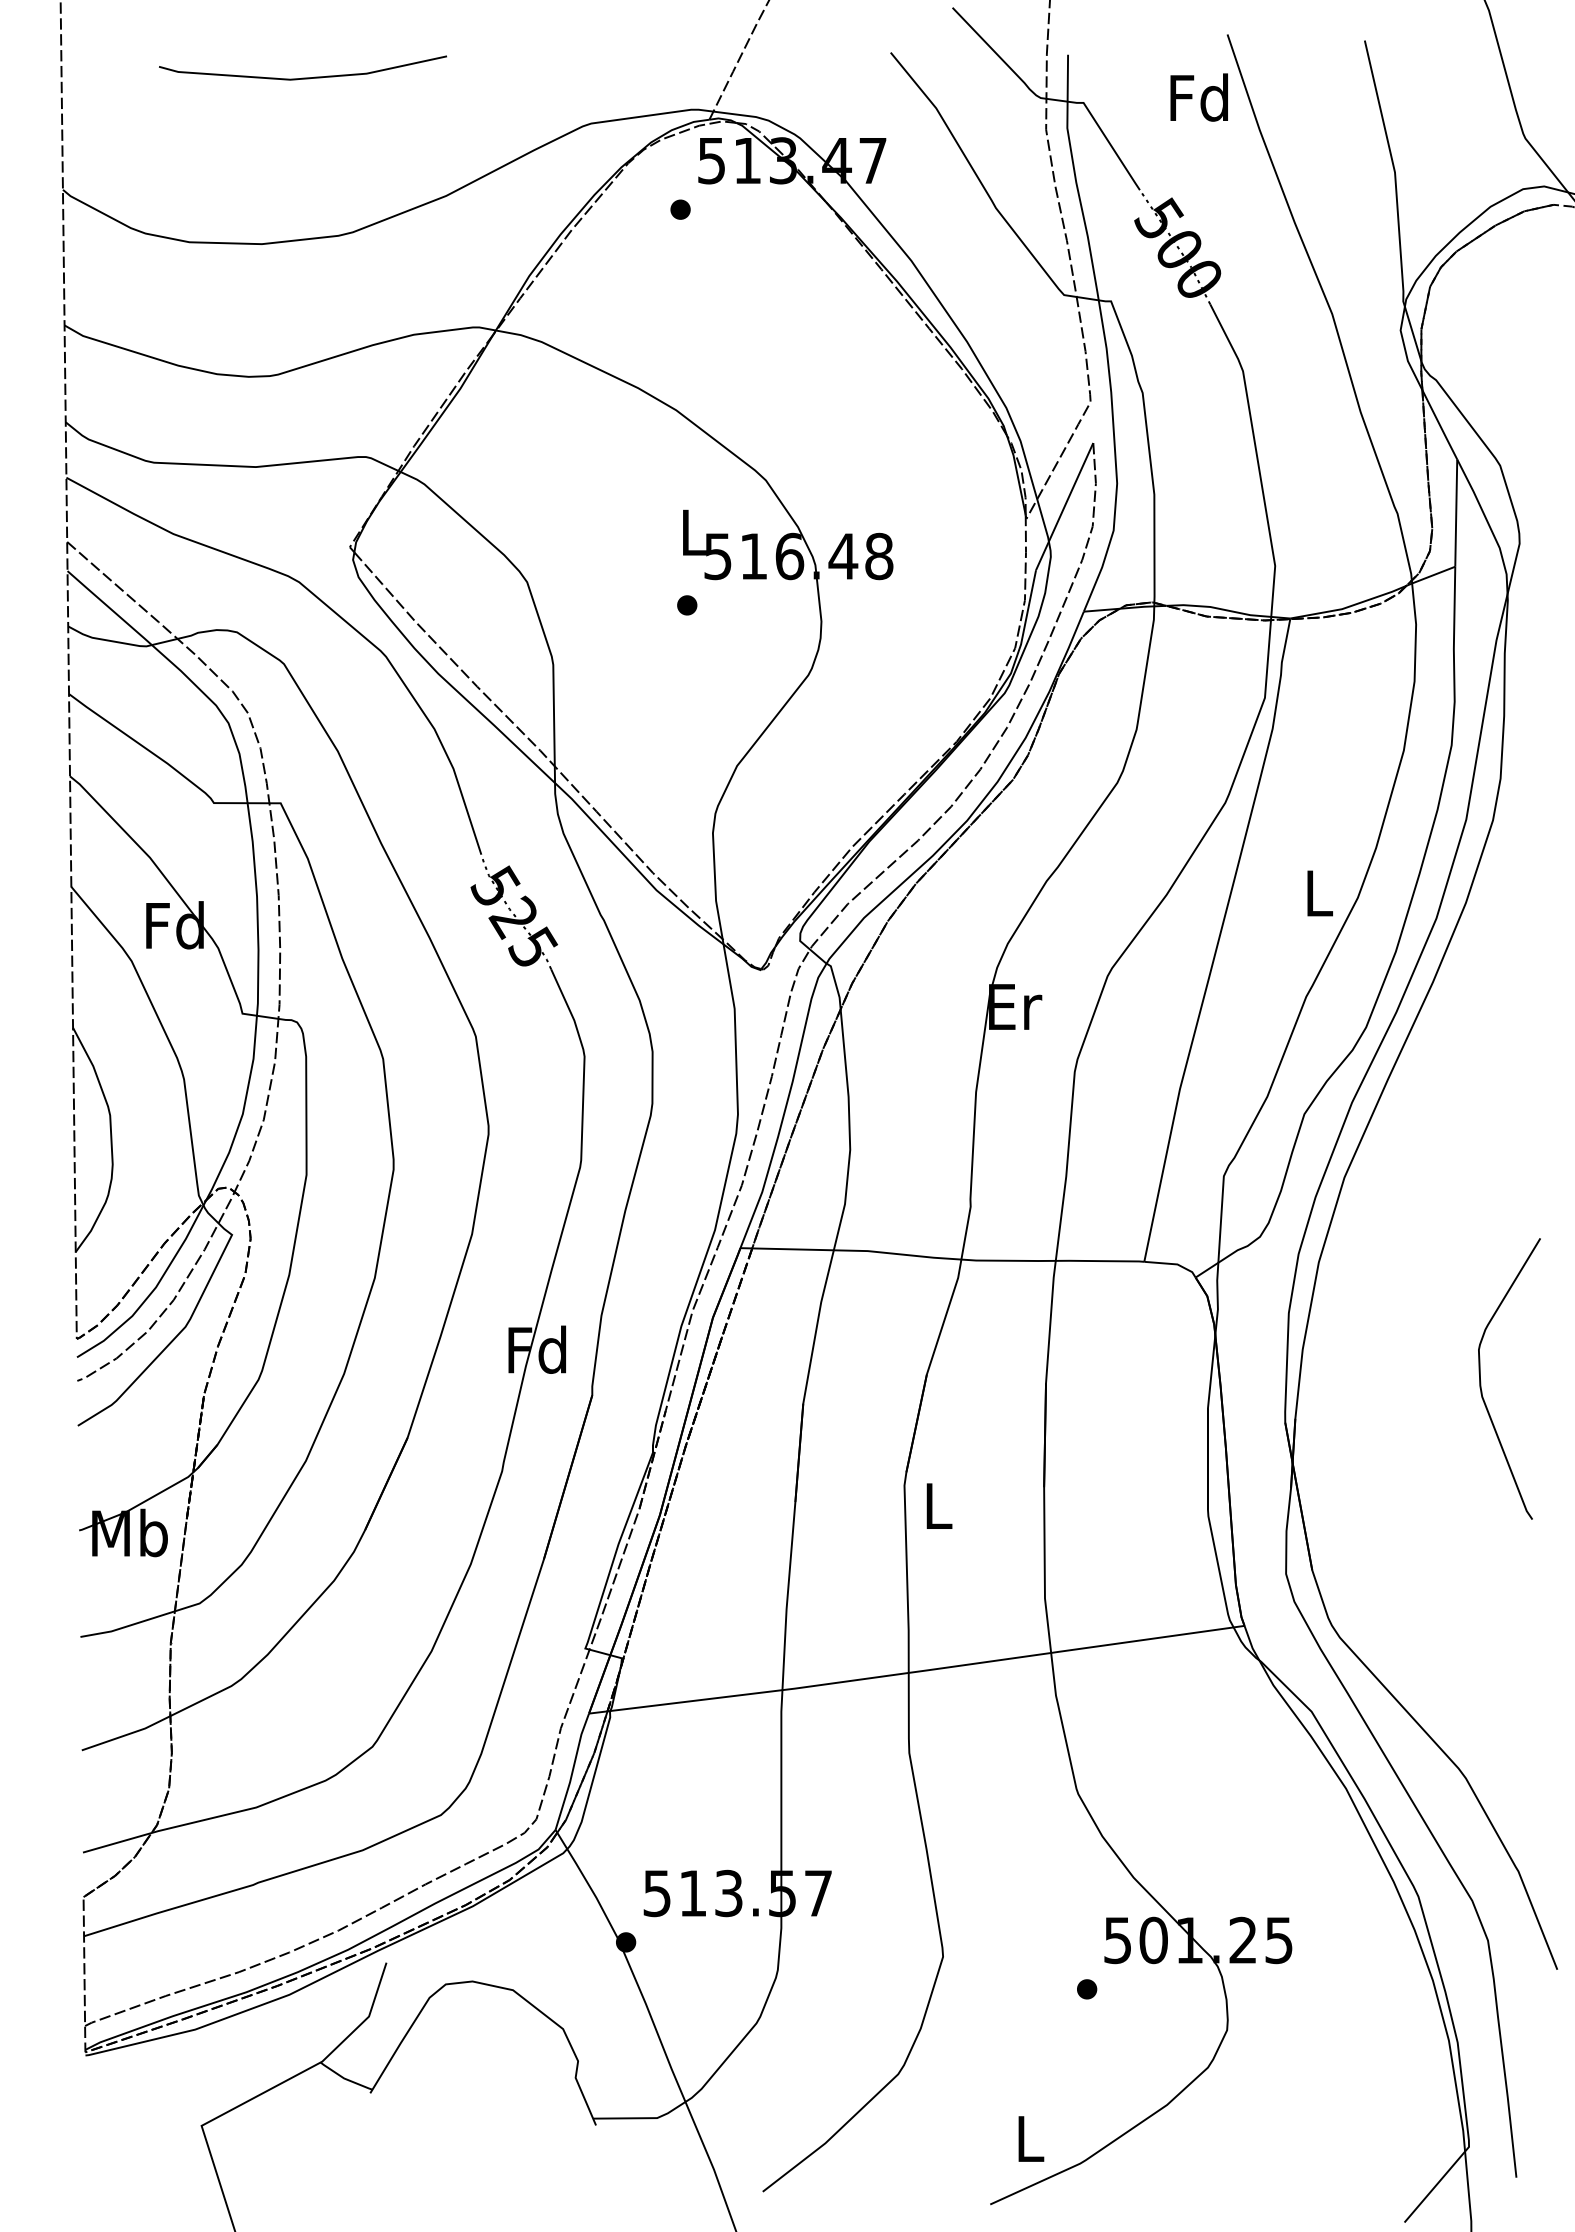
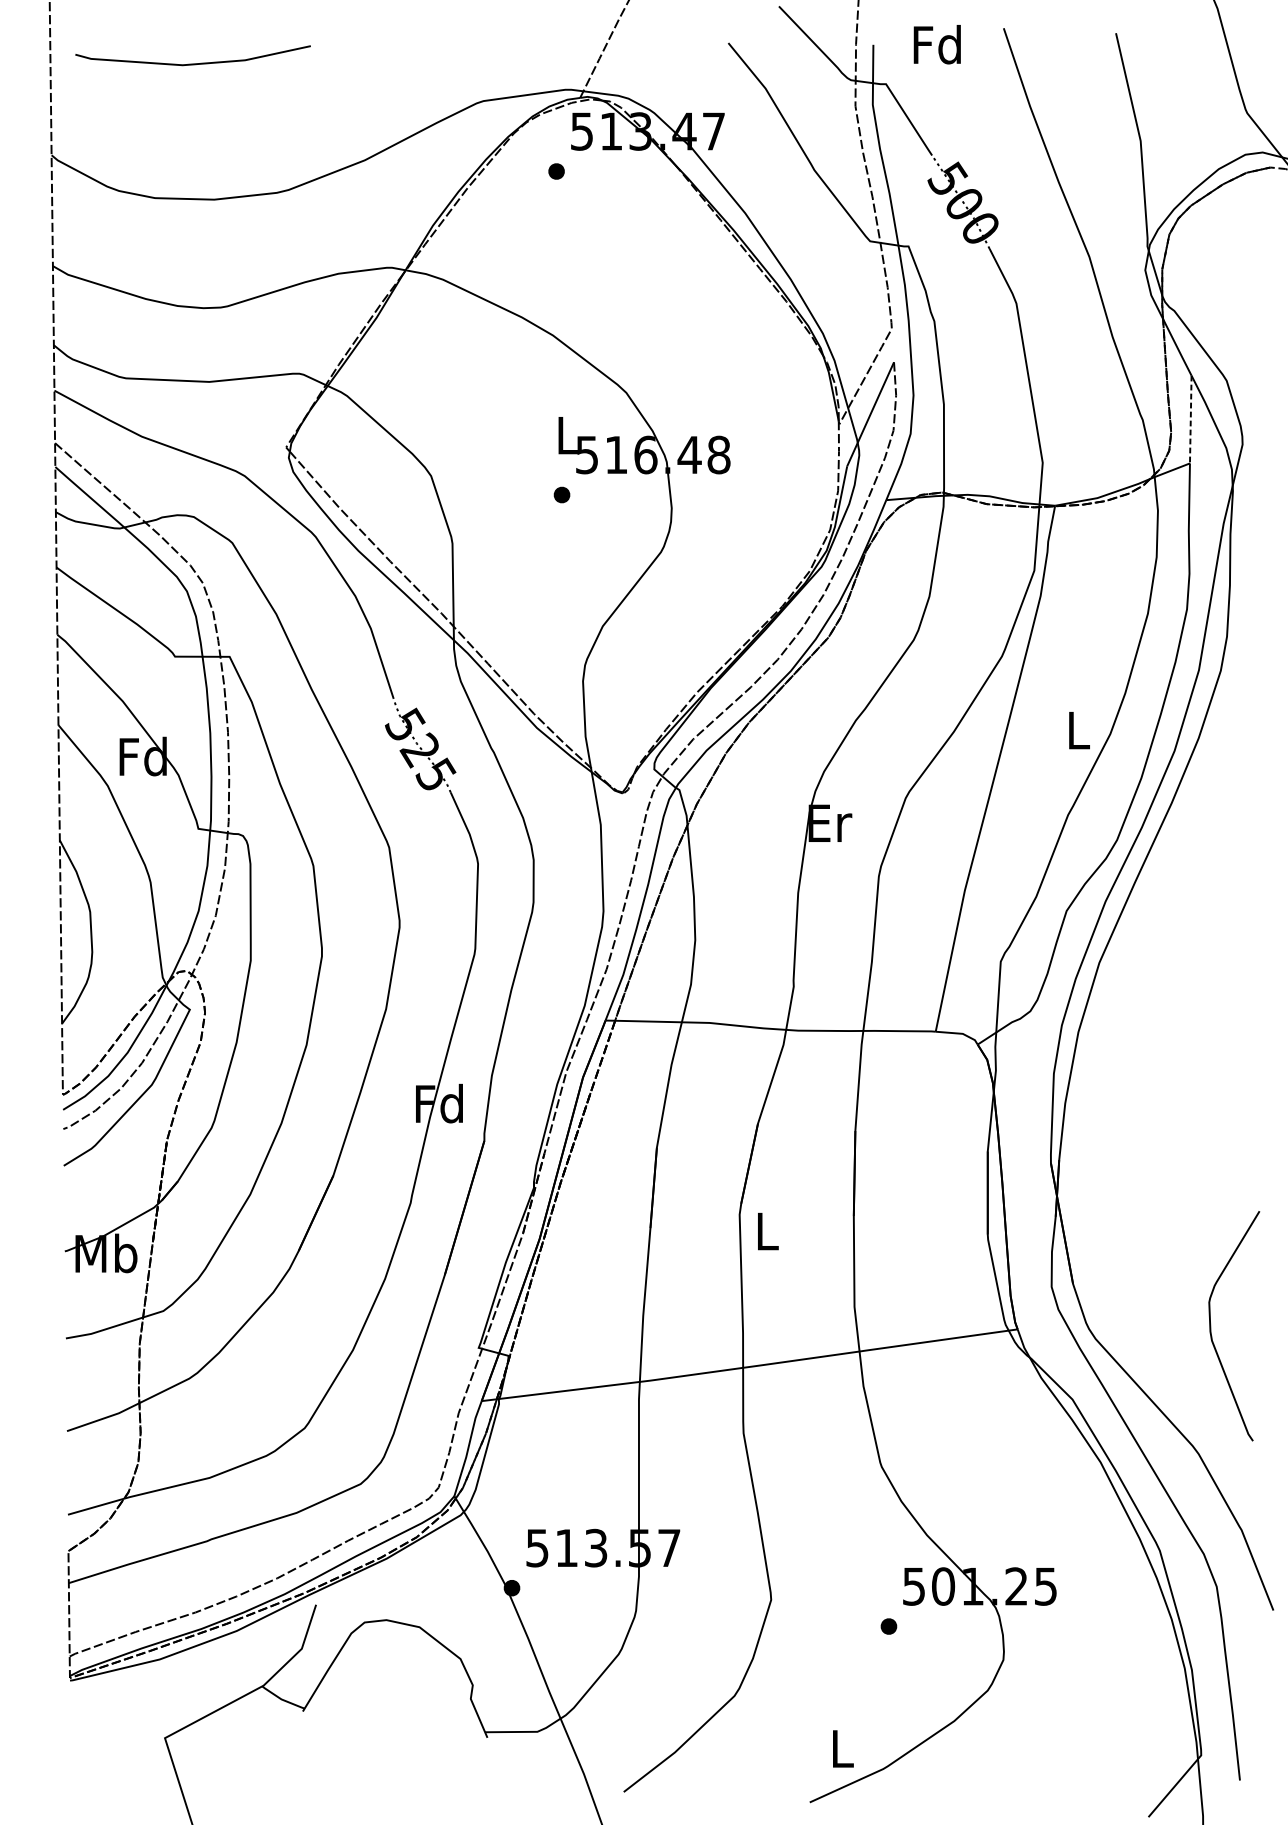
line: (302, 77) -> (192, 63), moved
text: (1198, 97) -> (936, 44), moved
line: (1456, 513) -> (1190, 419), solid -> dashed
curve: (1481, 1381) -> (1211, 1328), moved

